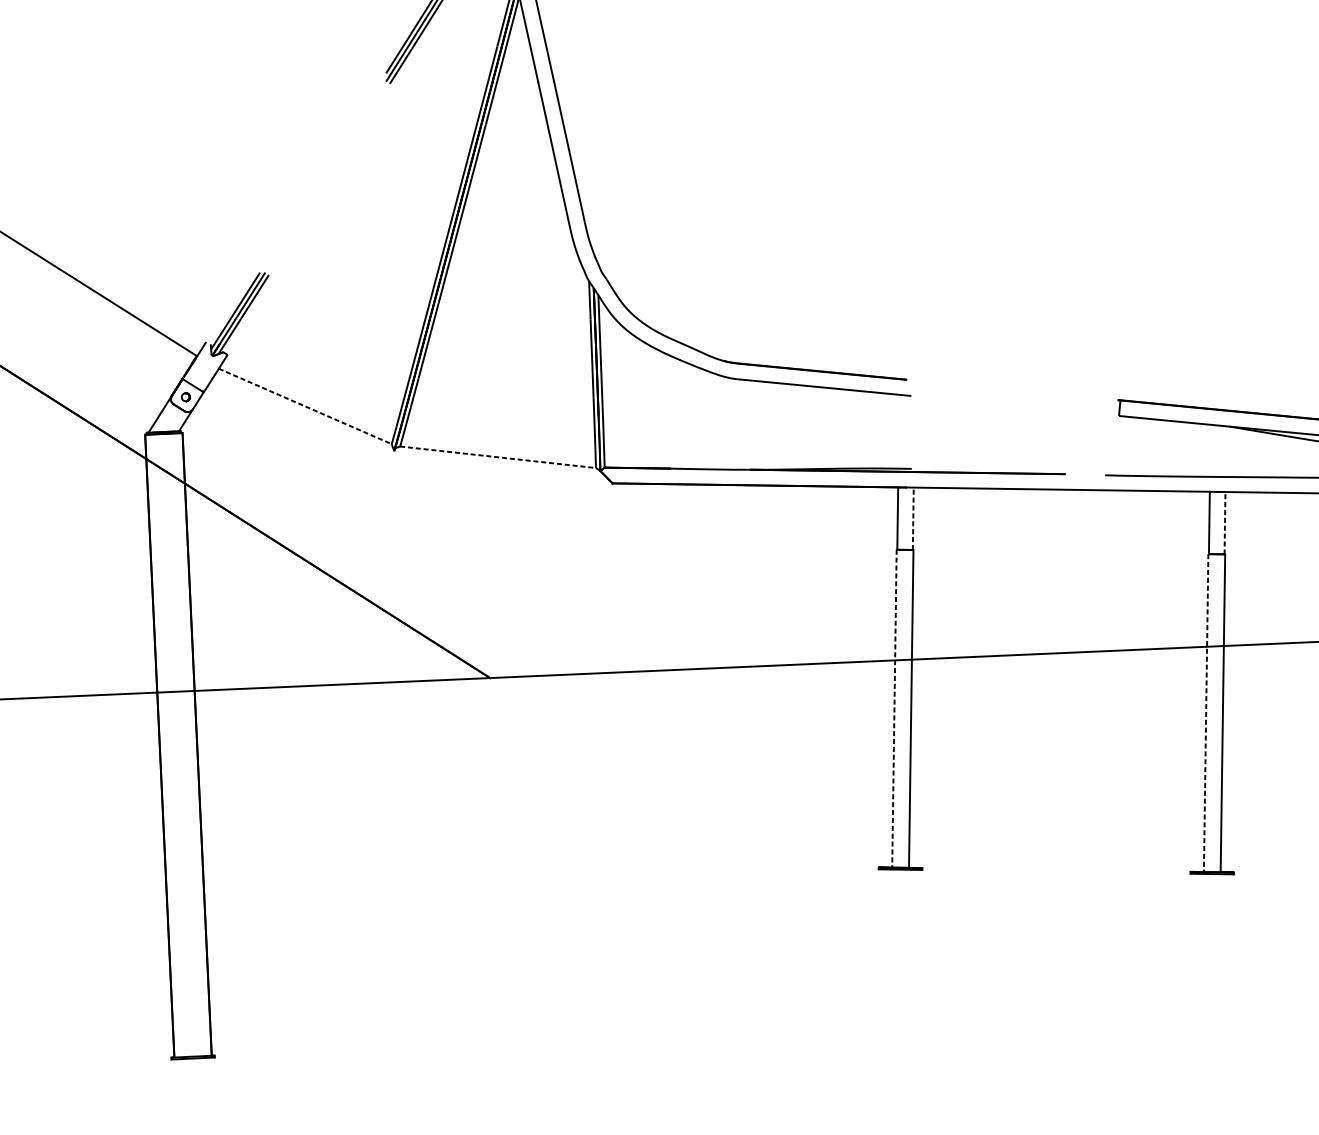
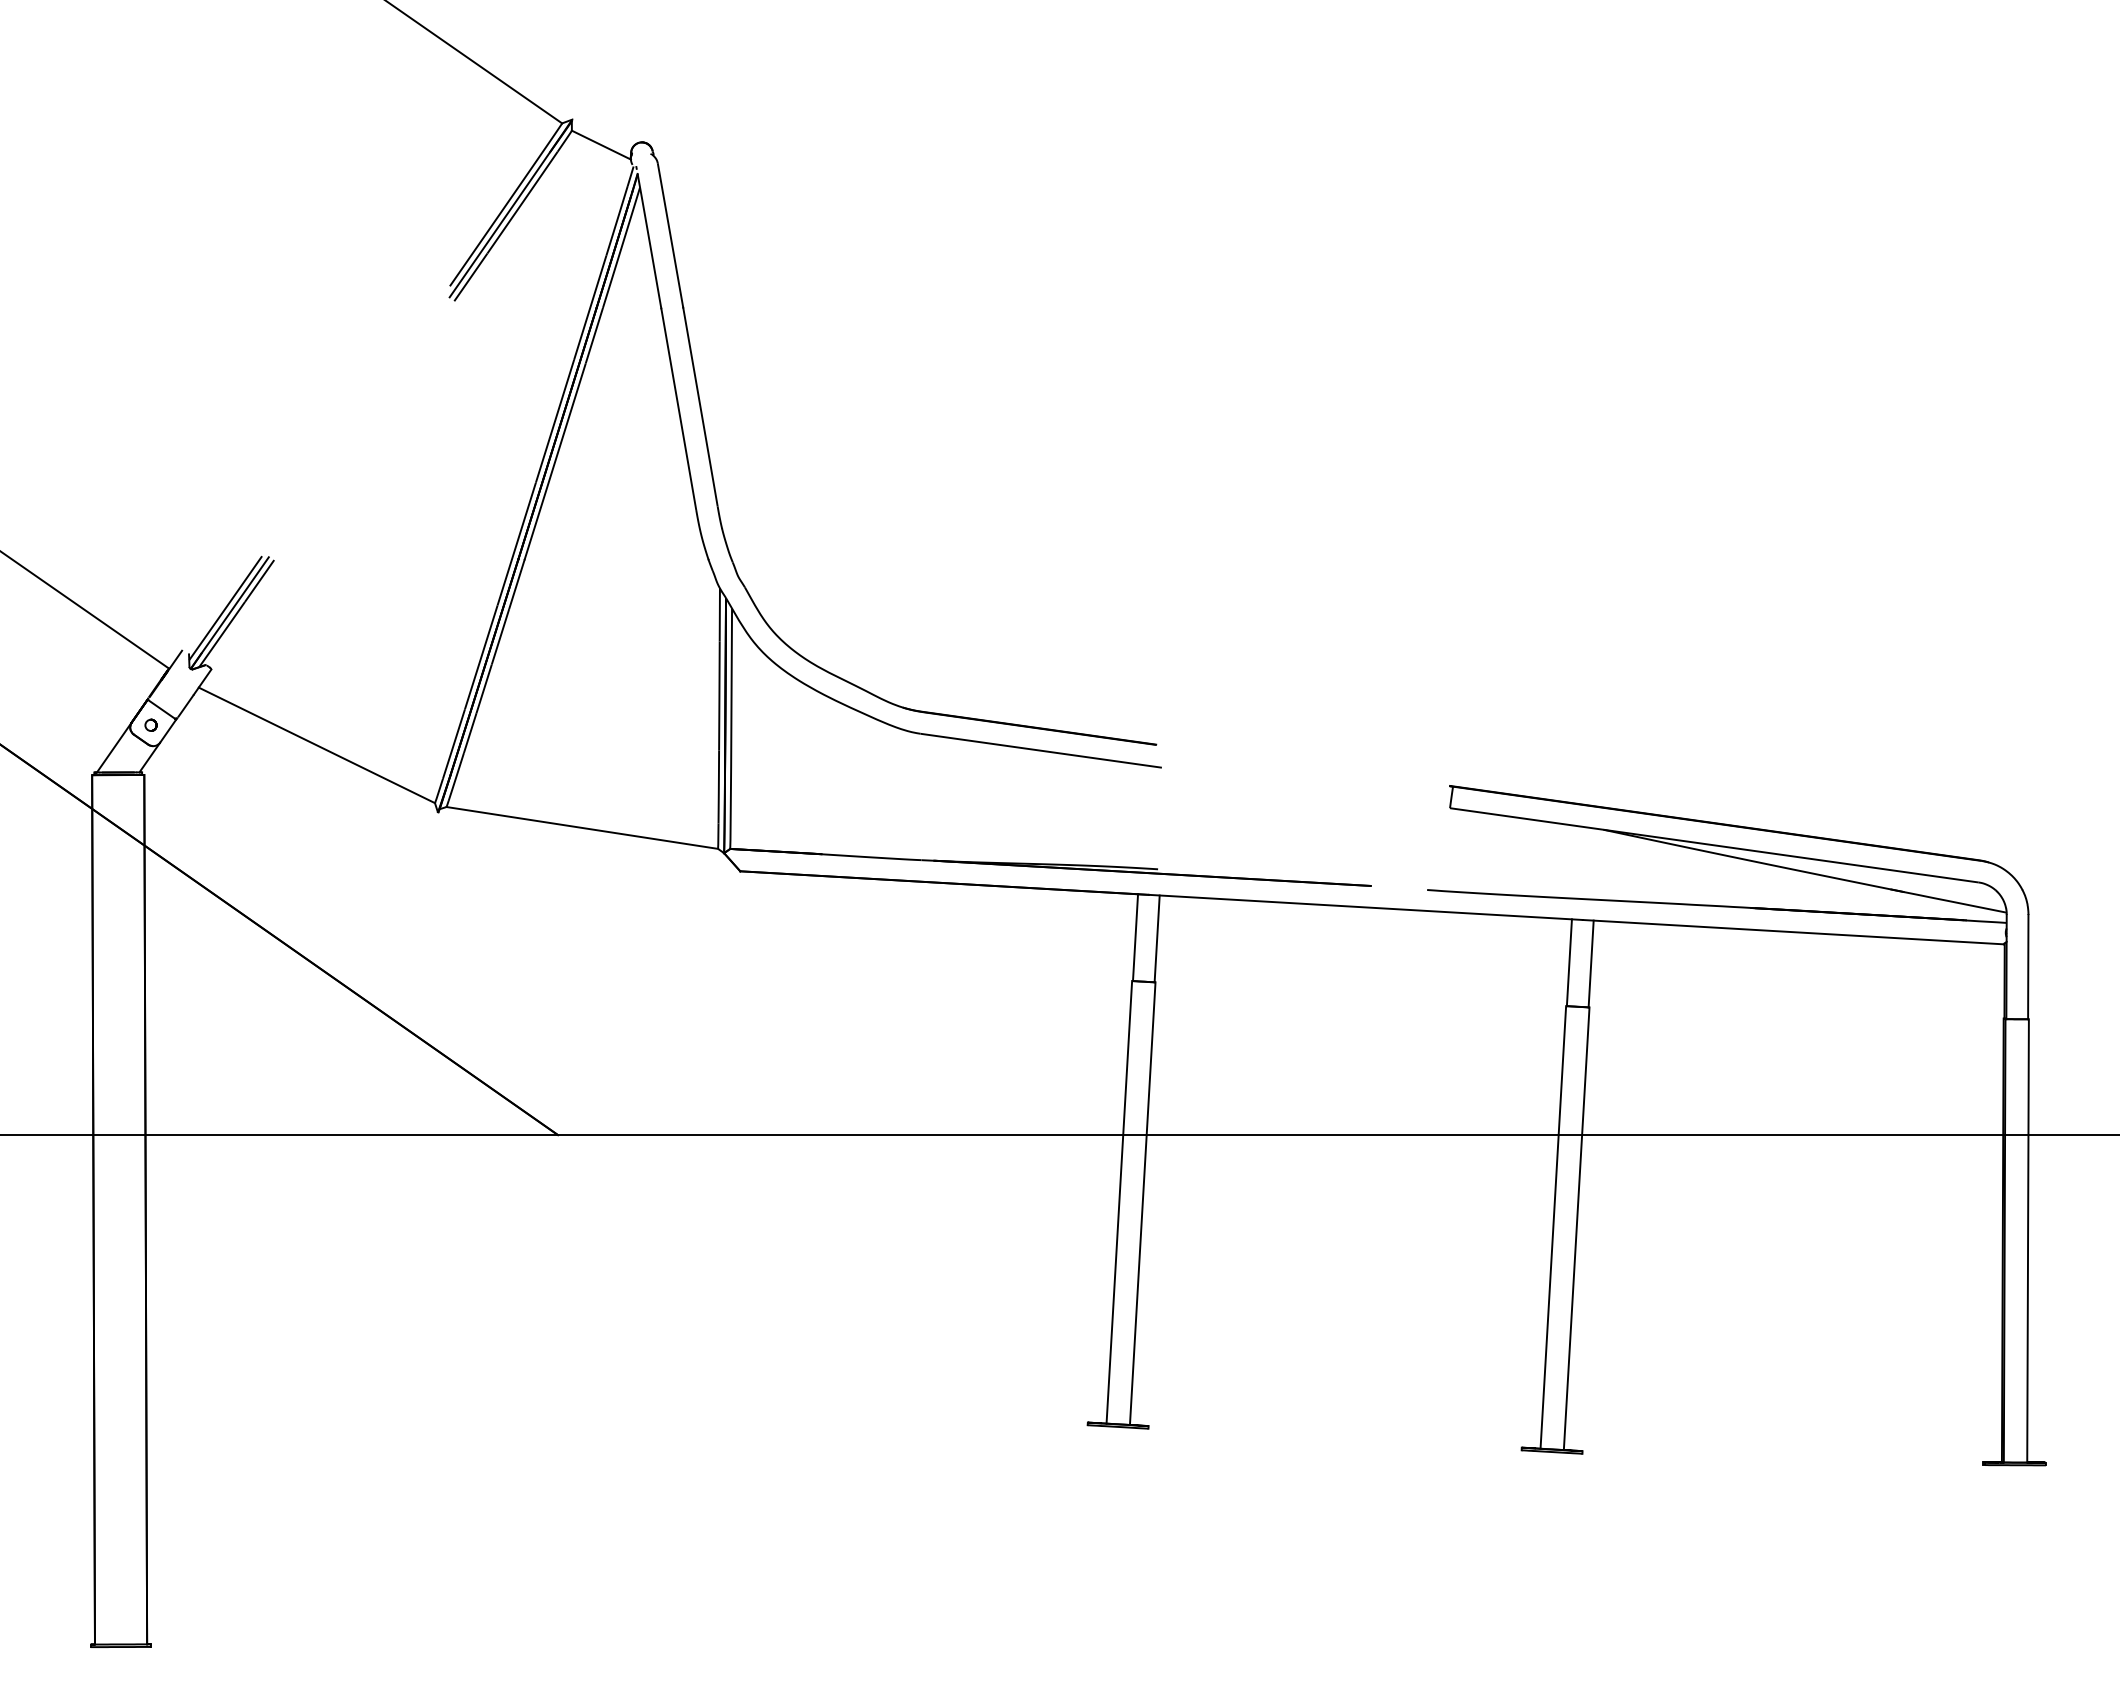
line: (305, 406) -> (317, 745), dashed -> solid
line: (498, 457) -> (582, 828), dashed -> solid
line: (913, 518) -> (1157, 938), dashed -> solid
line: (1225, 522) -> (1591, 963), dashed -> solid
line: (894, 708) -> (1119, 1202), dashed -> solid
line: (1206, 713) -> (1553, 1227), dashed -> solid

